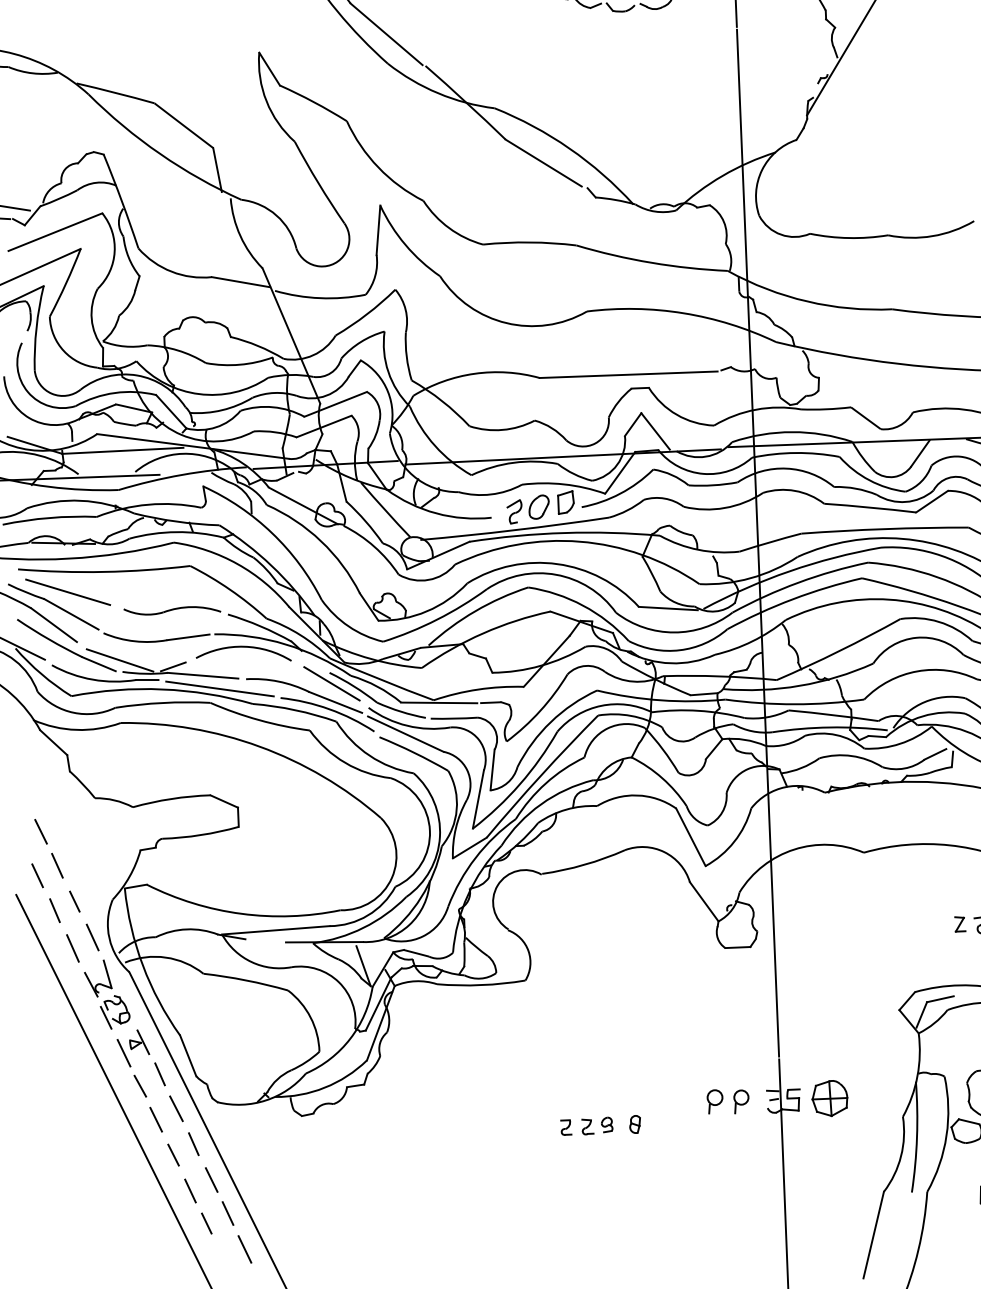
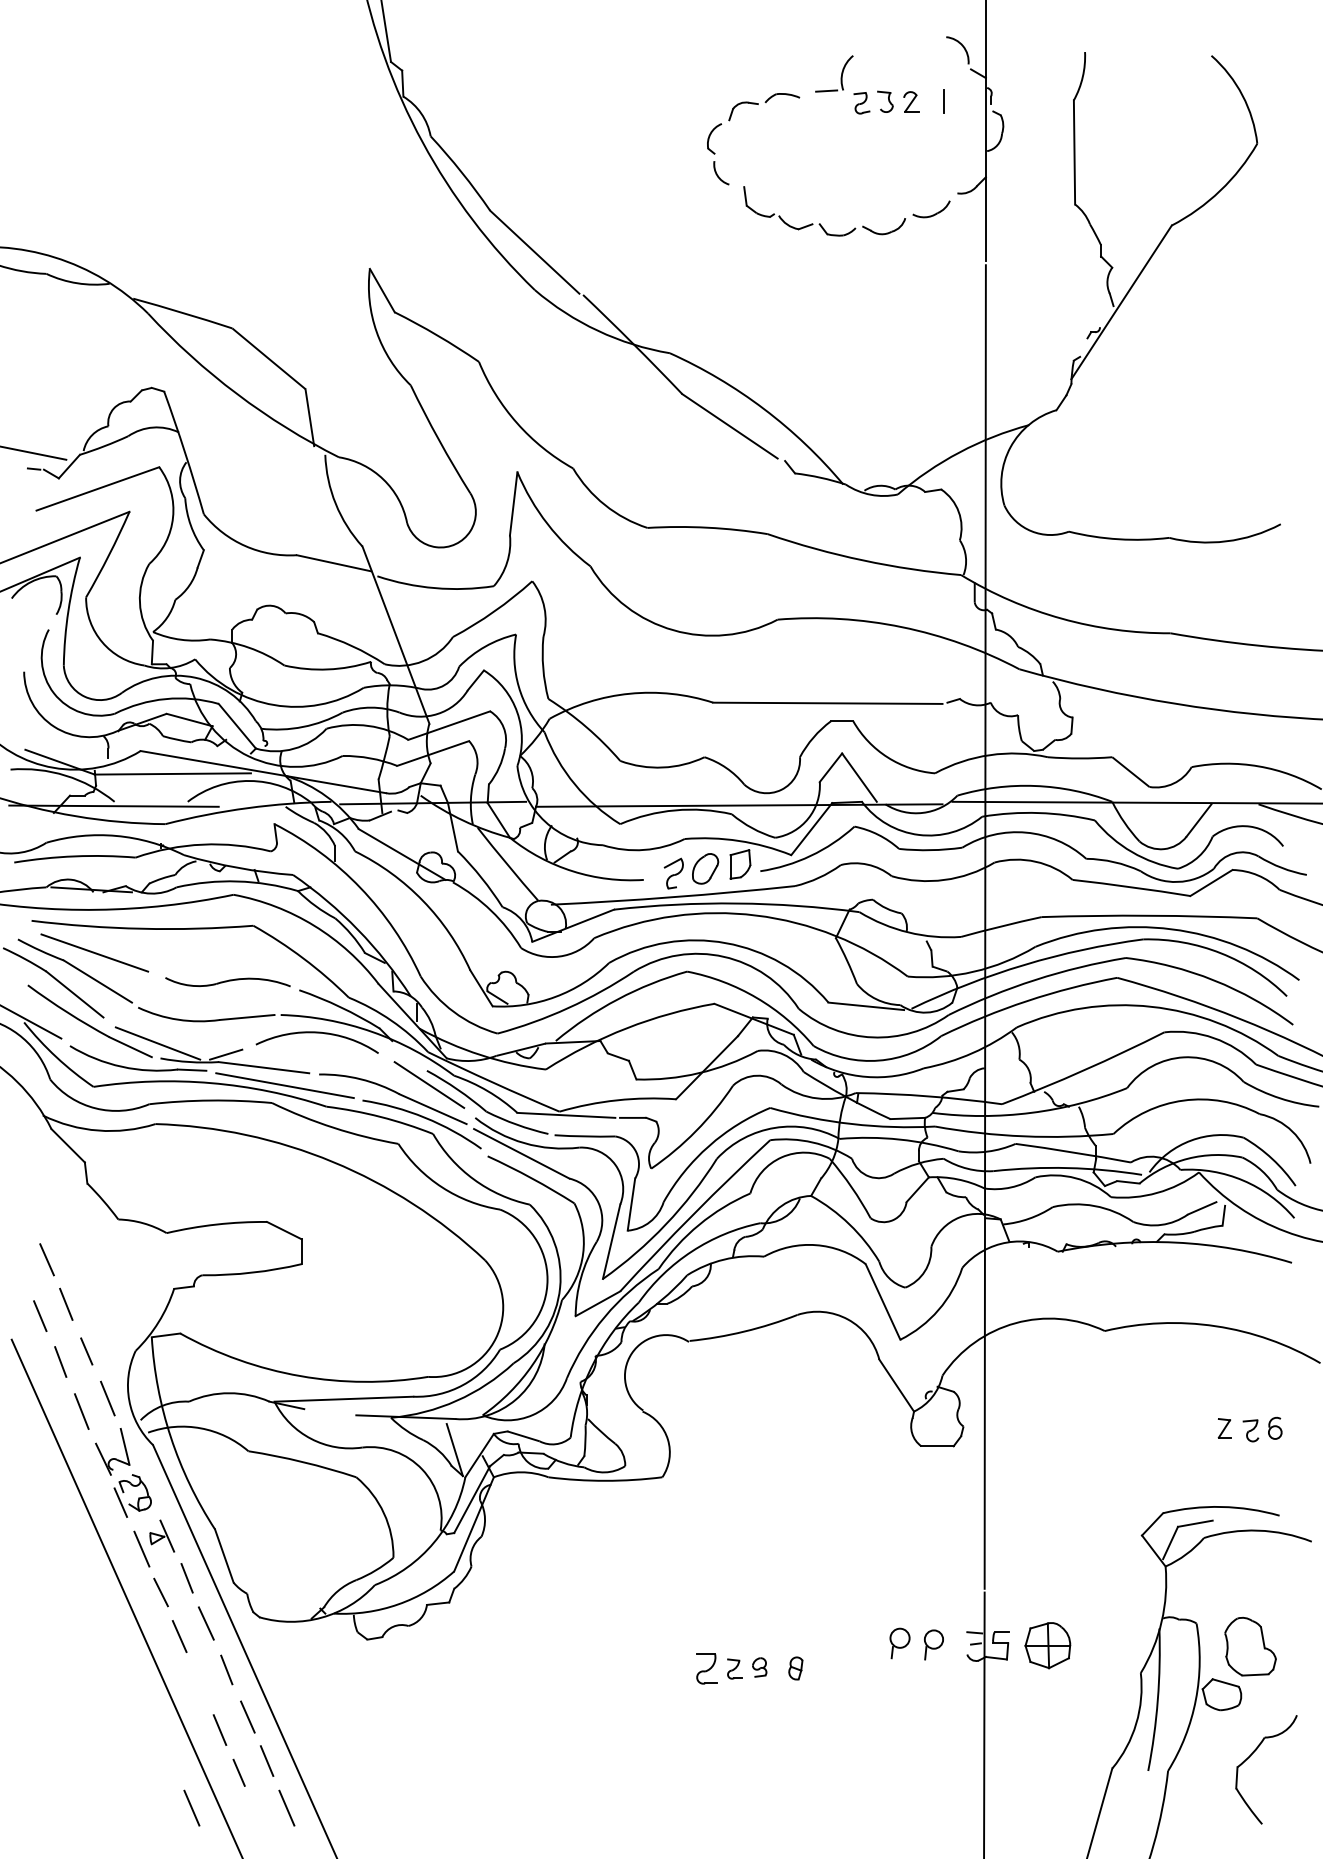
part: (565, 1127) -> (706, 1668), size x1.6
line: (173, 1154) -> (199, 1682), removed
line: (170, 1251) -> (191, 1807), added

